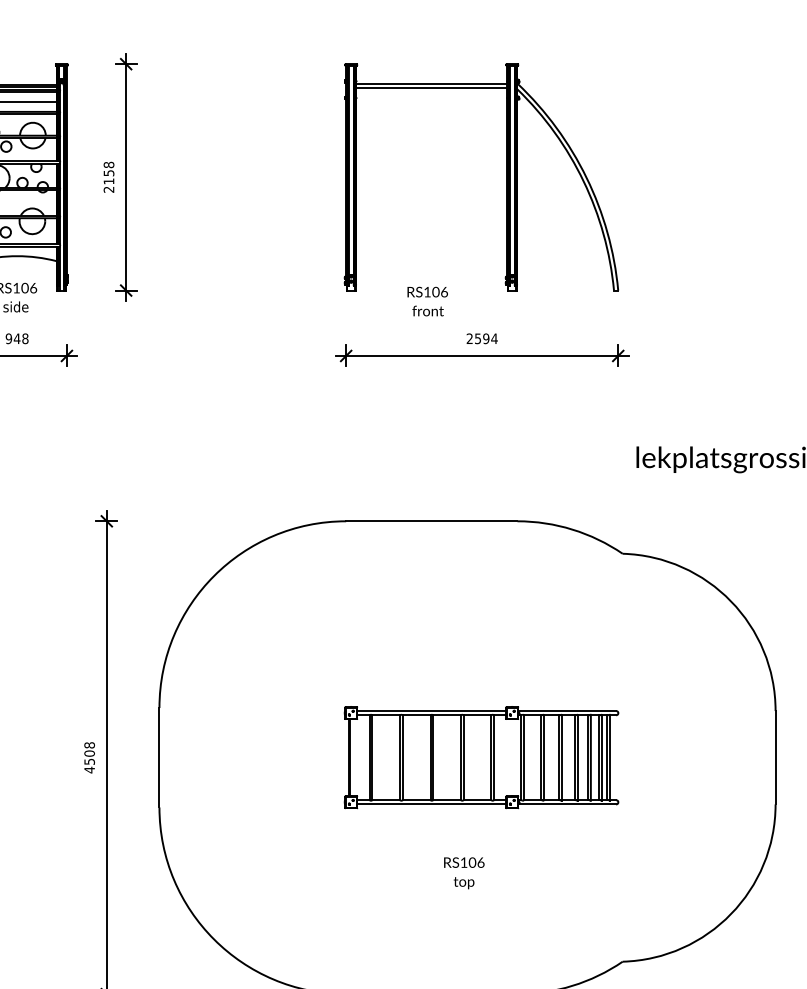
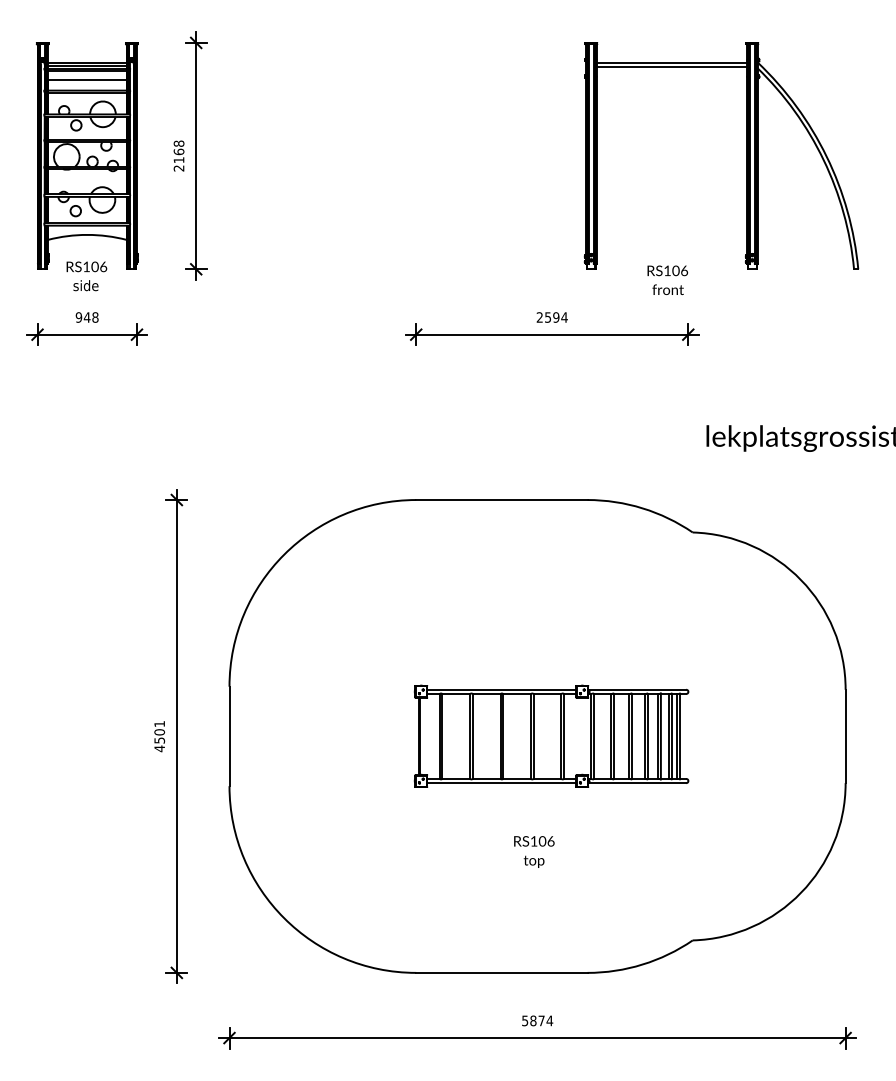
text: (108, 172) -> (178, 151), 2158 -> 2168
part: (506, 189) -> (746, 168), moved
text: (89, 745) -> (159, 724), 4508 -> 4501

